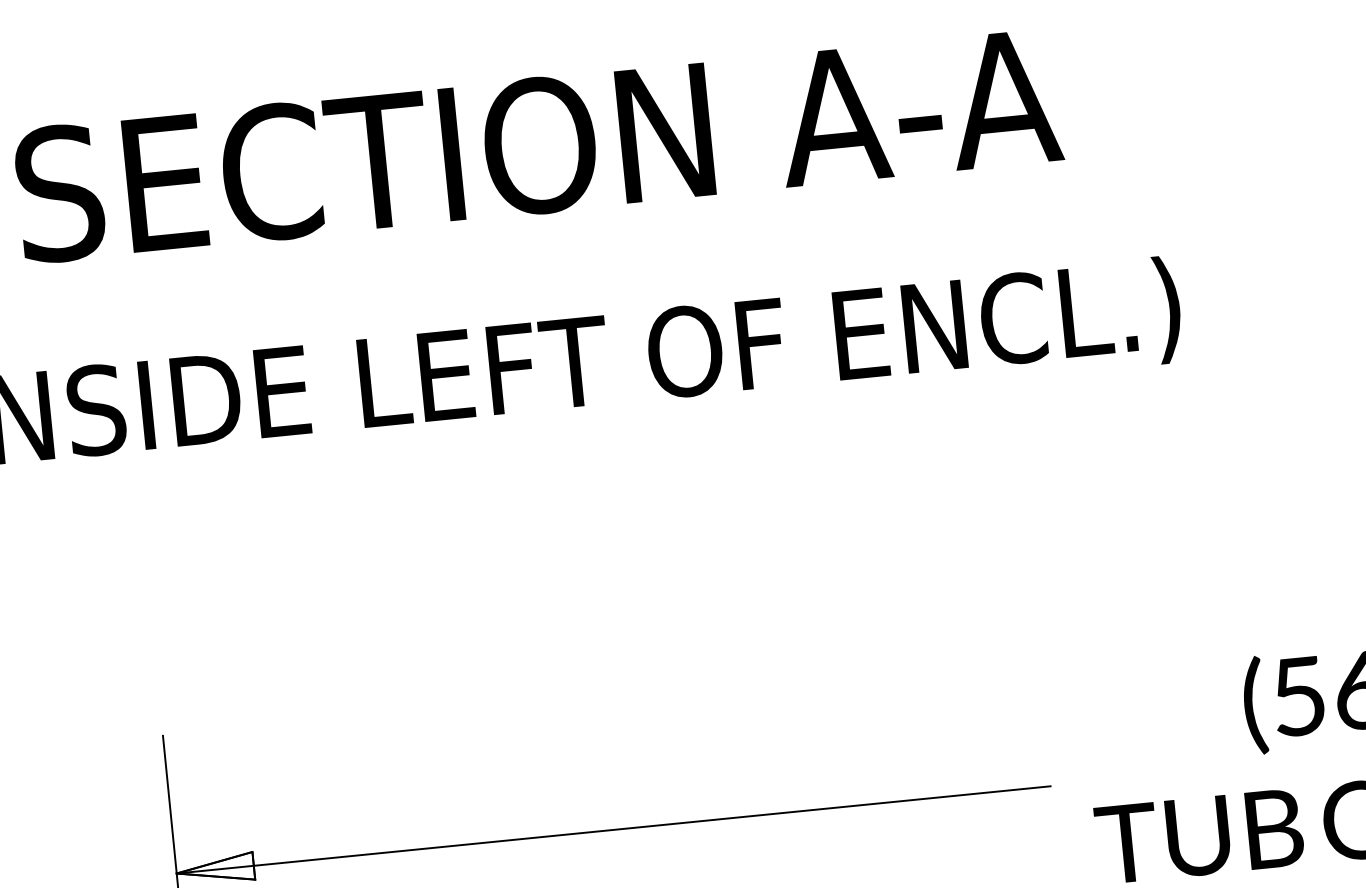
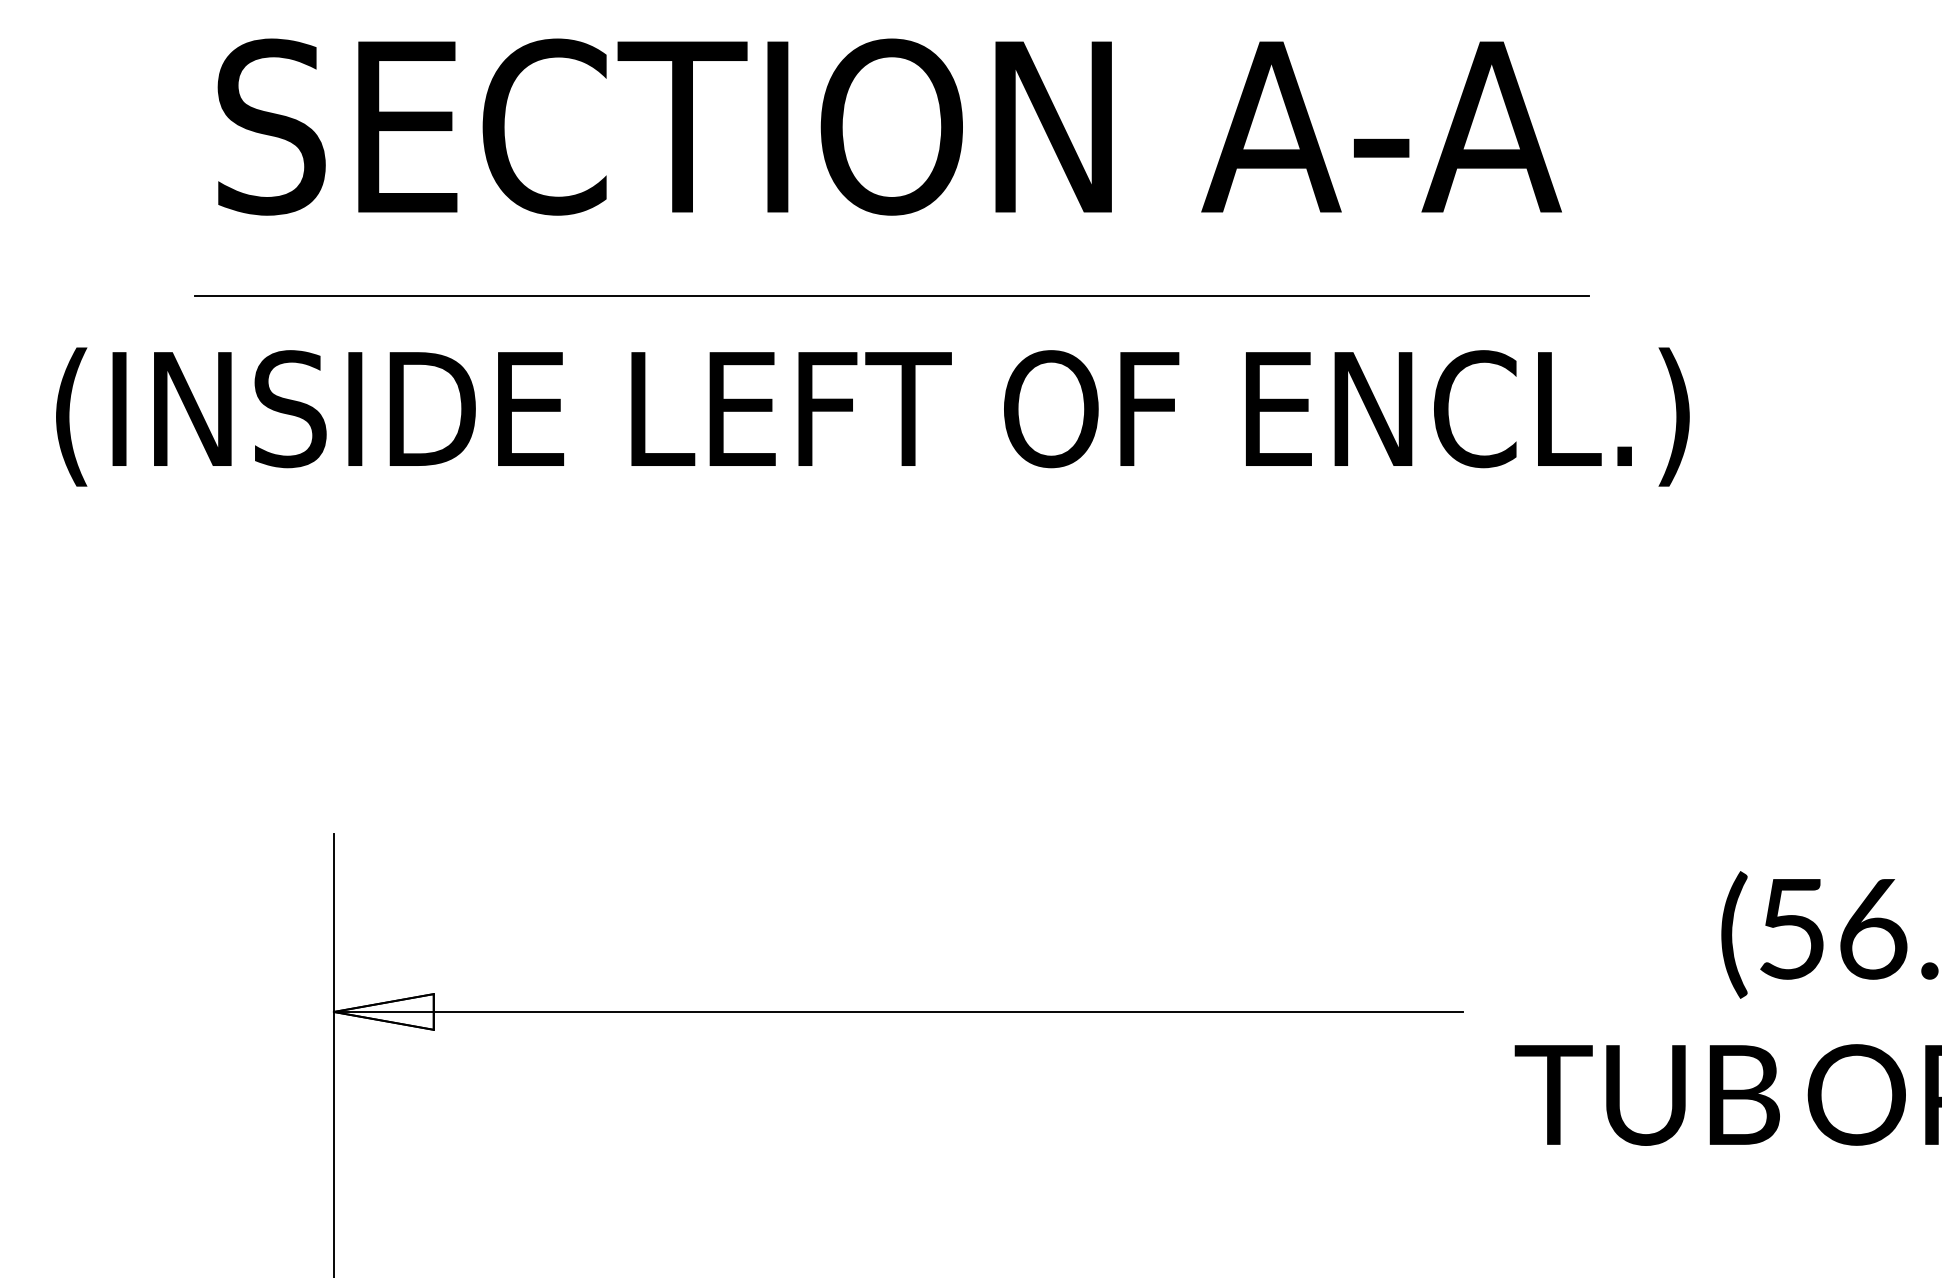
line: (553, 276) -> (892, 296), added

